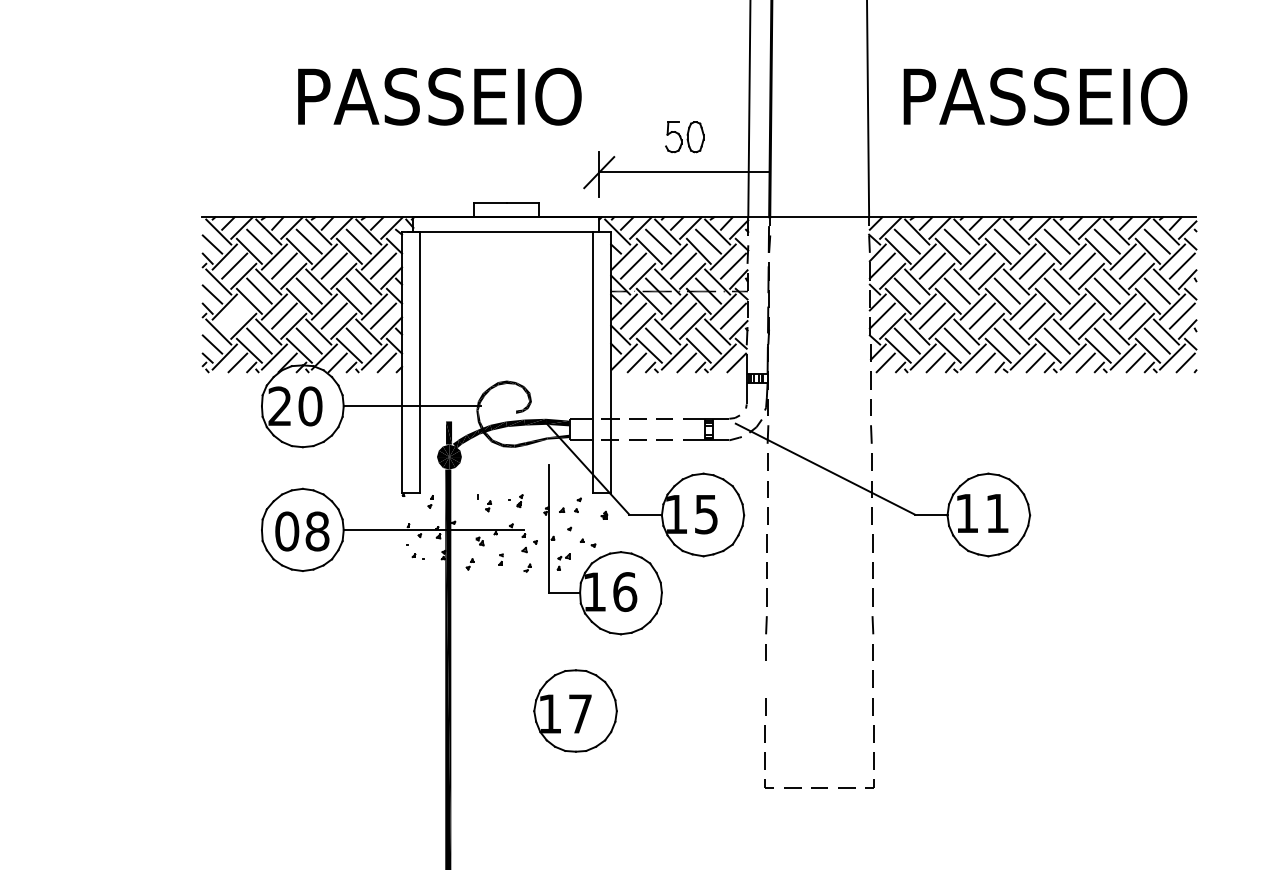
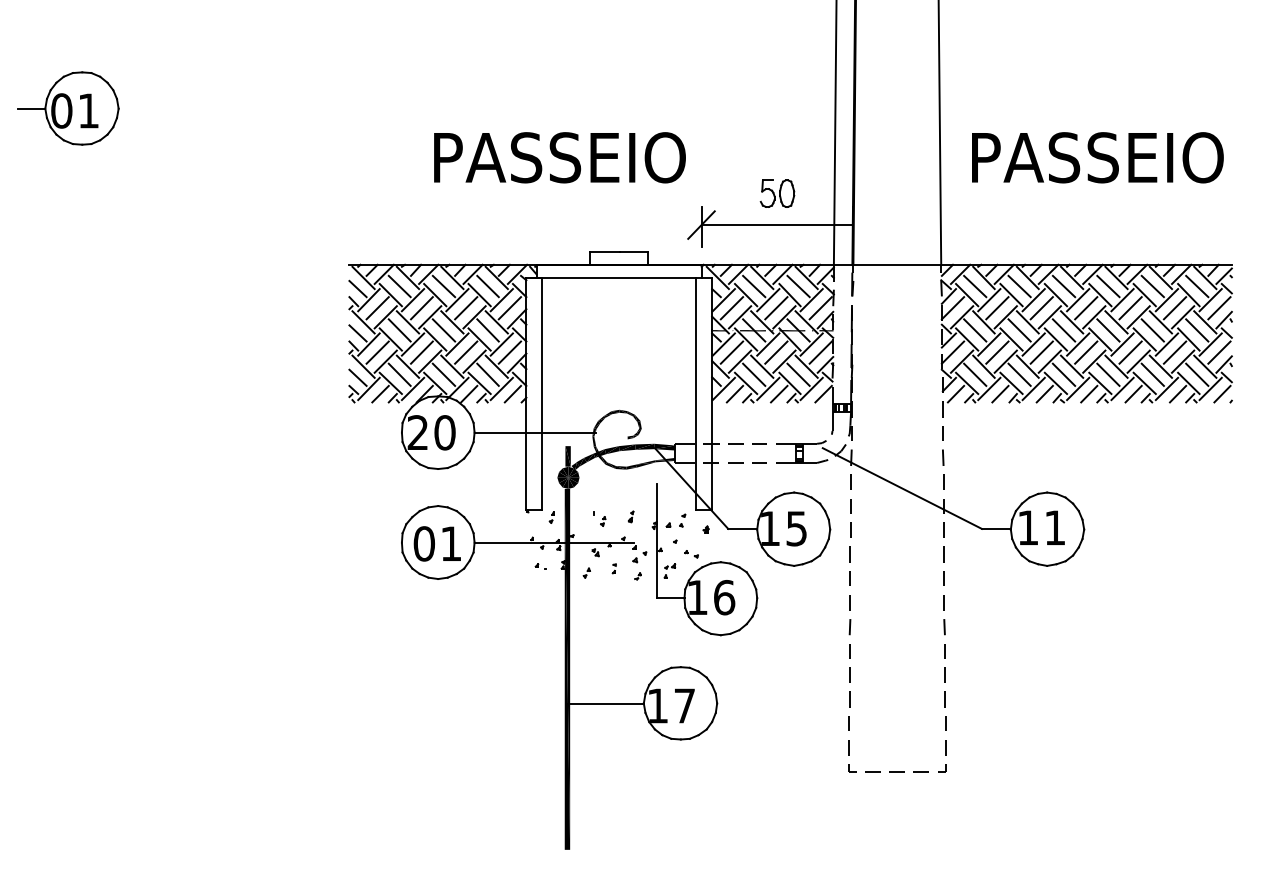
line: (234, 316) -> (377, 352), added
text: (316, 531) -> (450, 543), 08 -> 01
line: (765, 678) -> (849, 674), added
line: (491, 711) -> (605, 703), added

